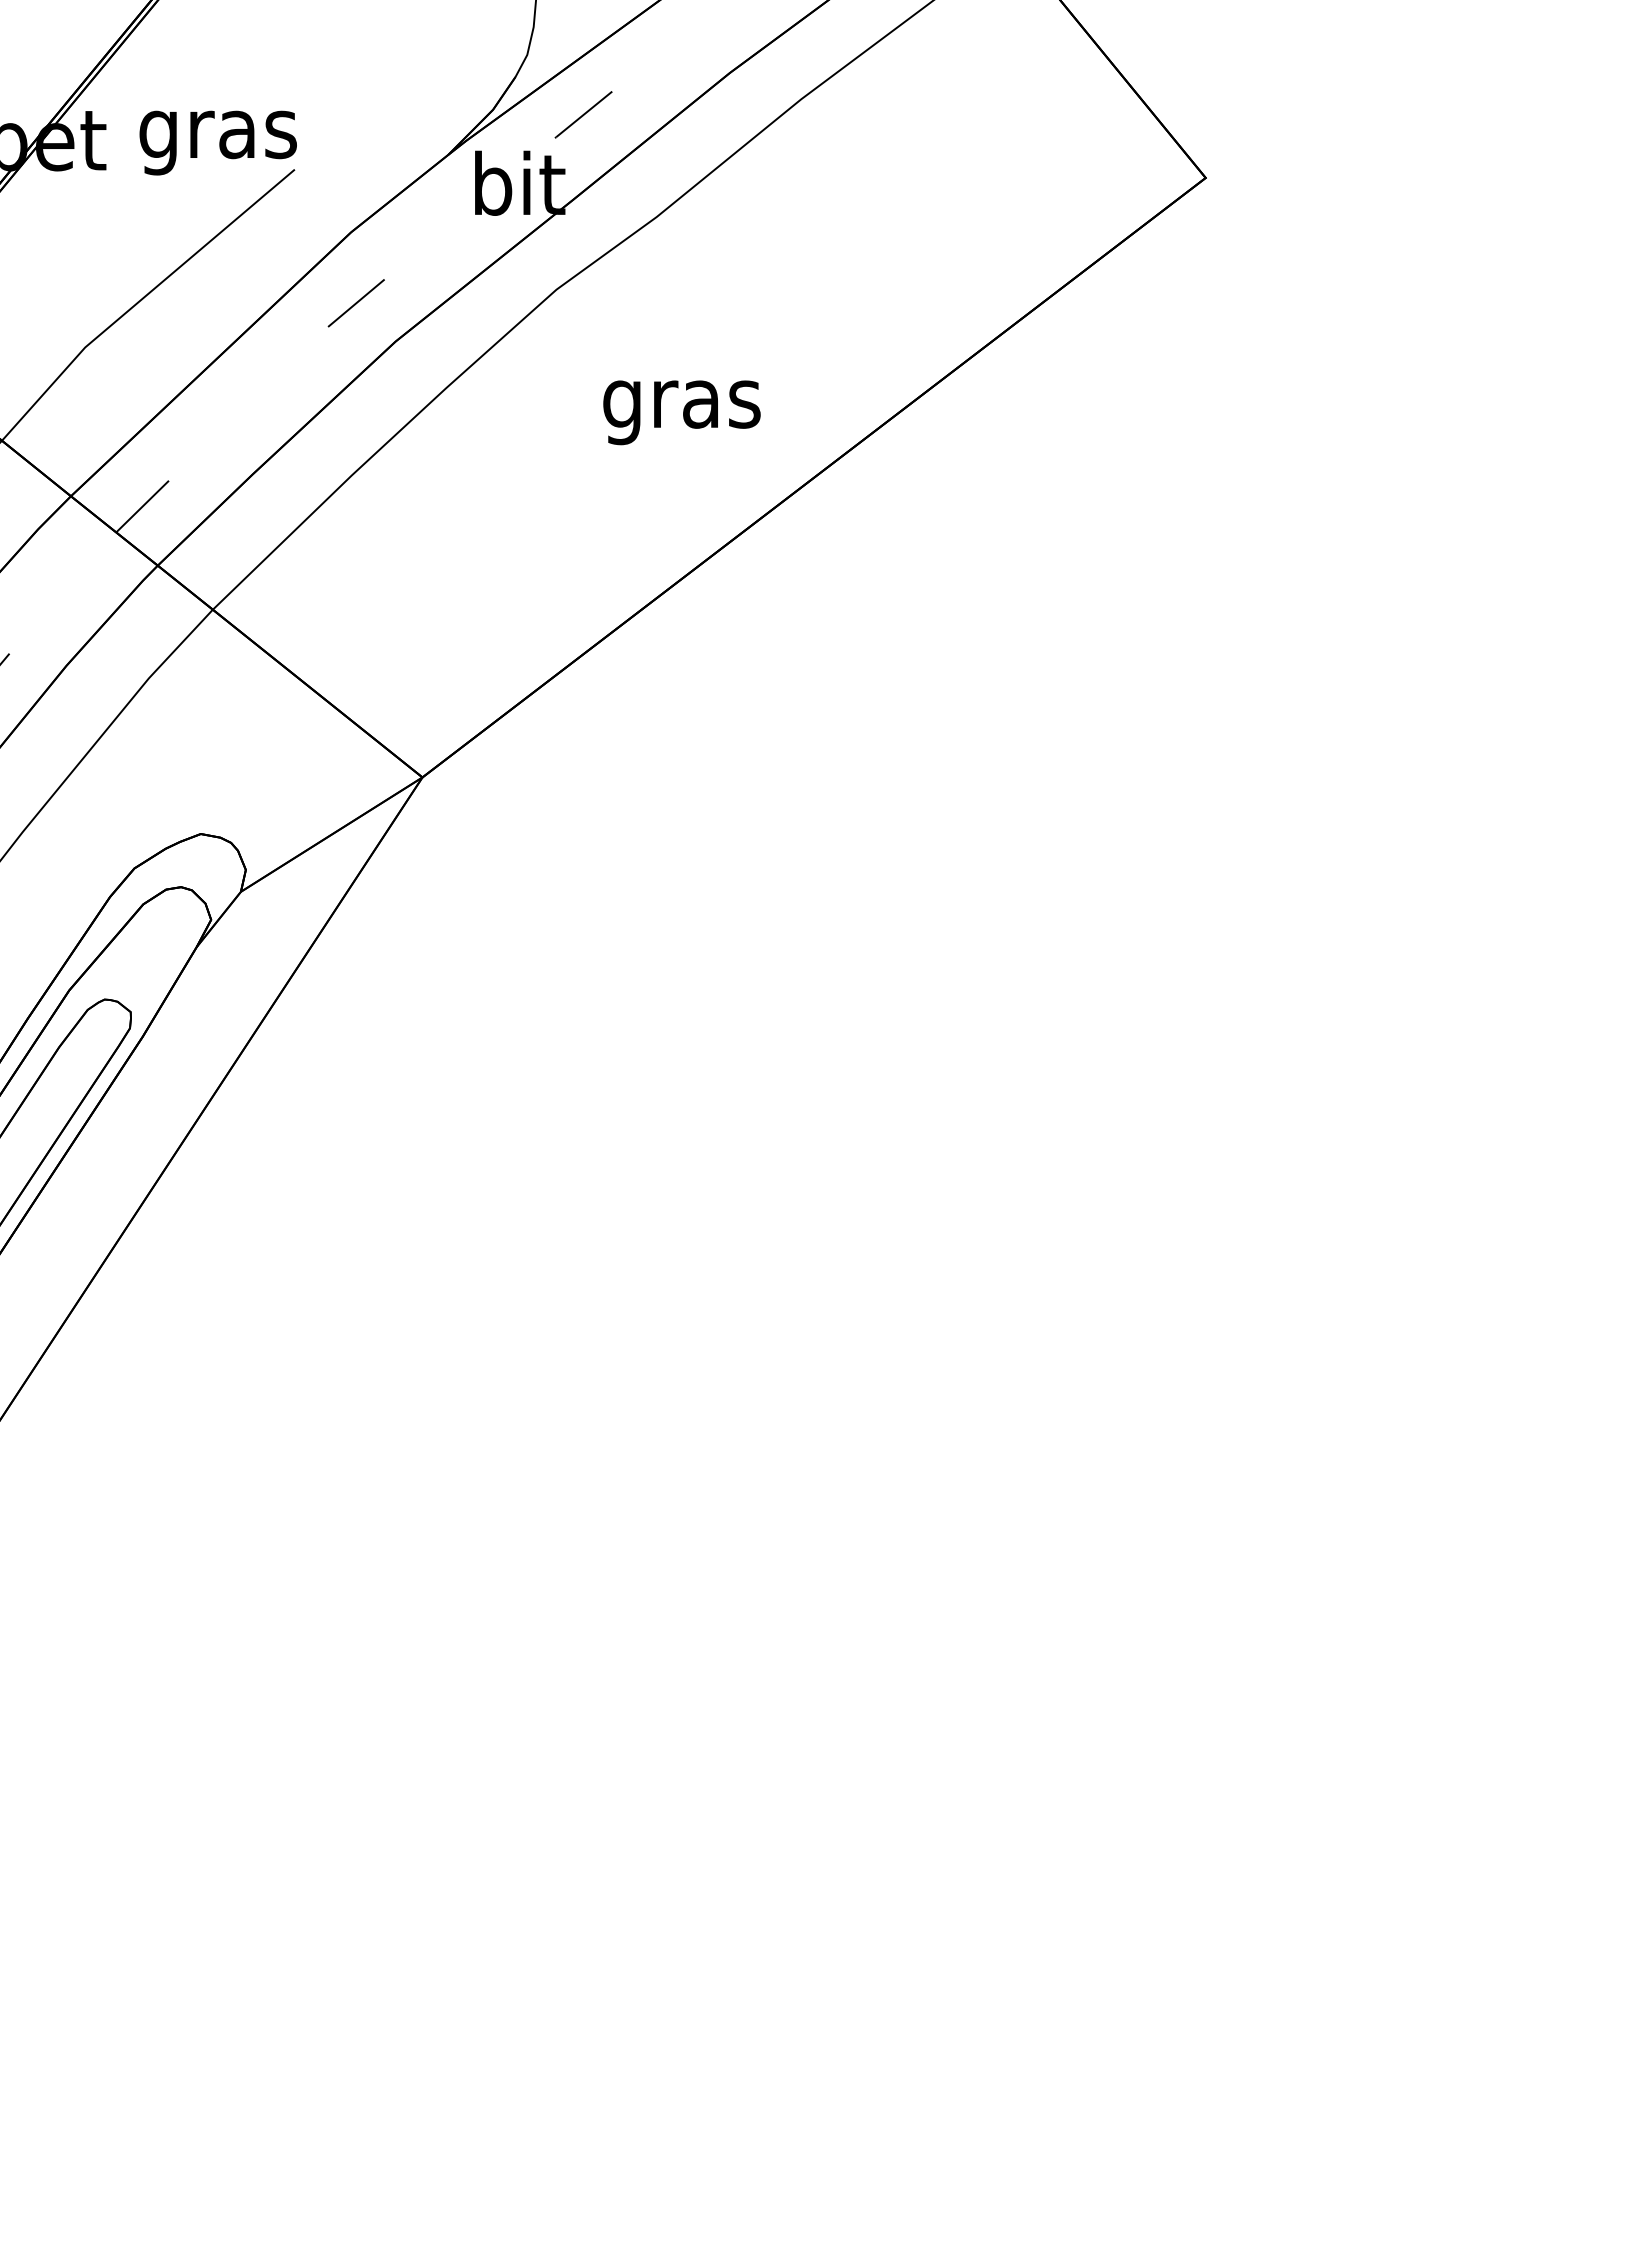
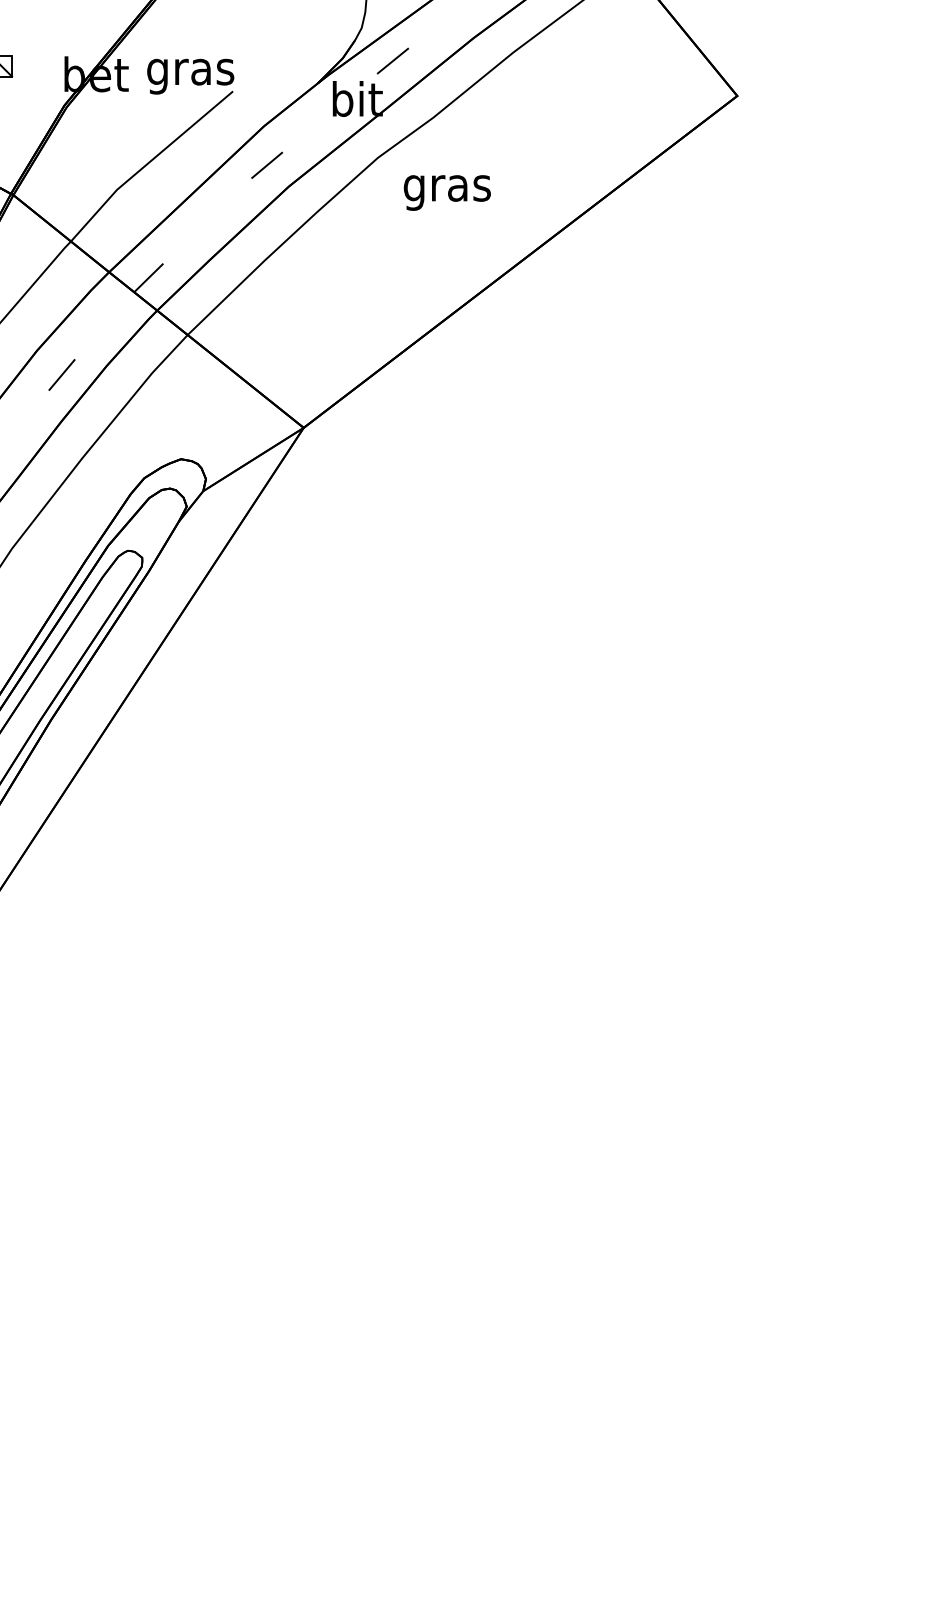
text: (680, 411) -> (446, 192), moved

